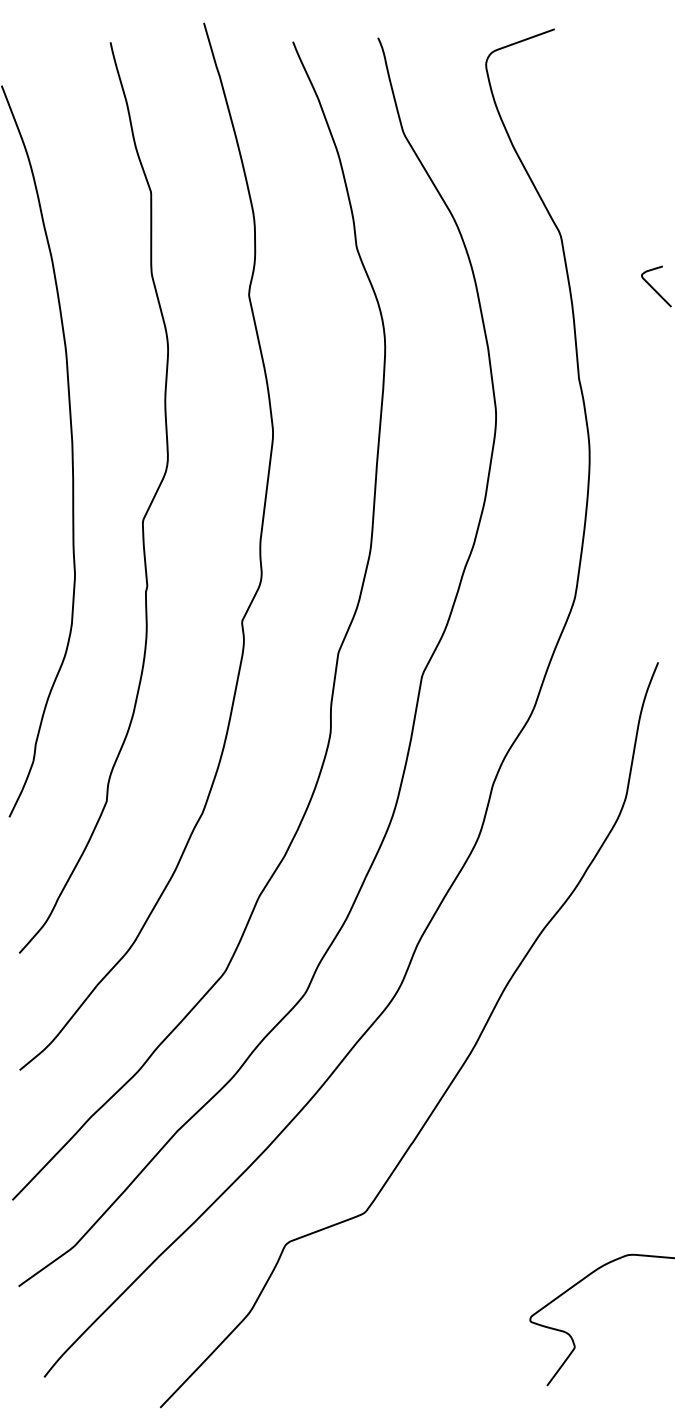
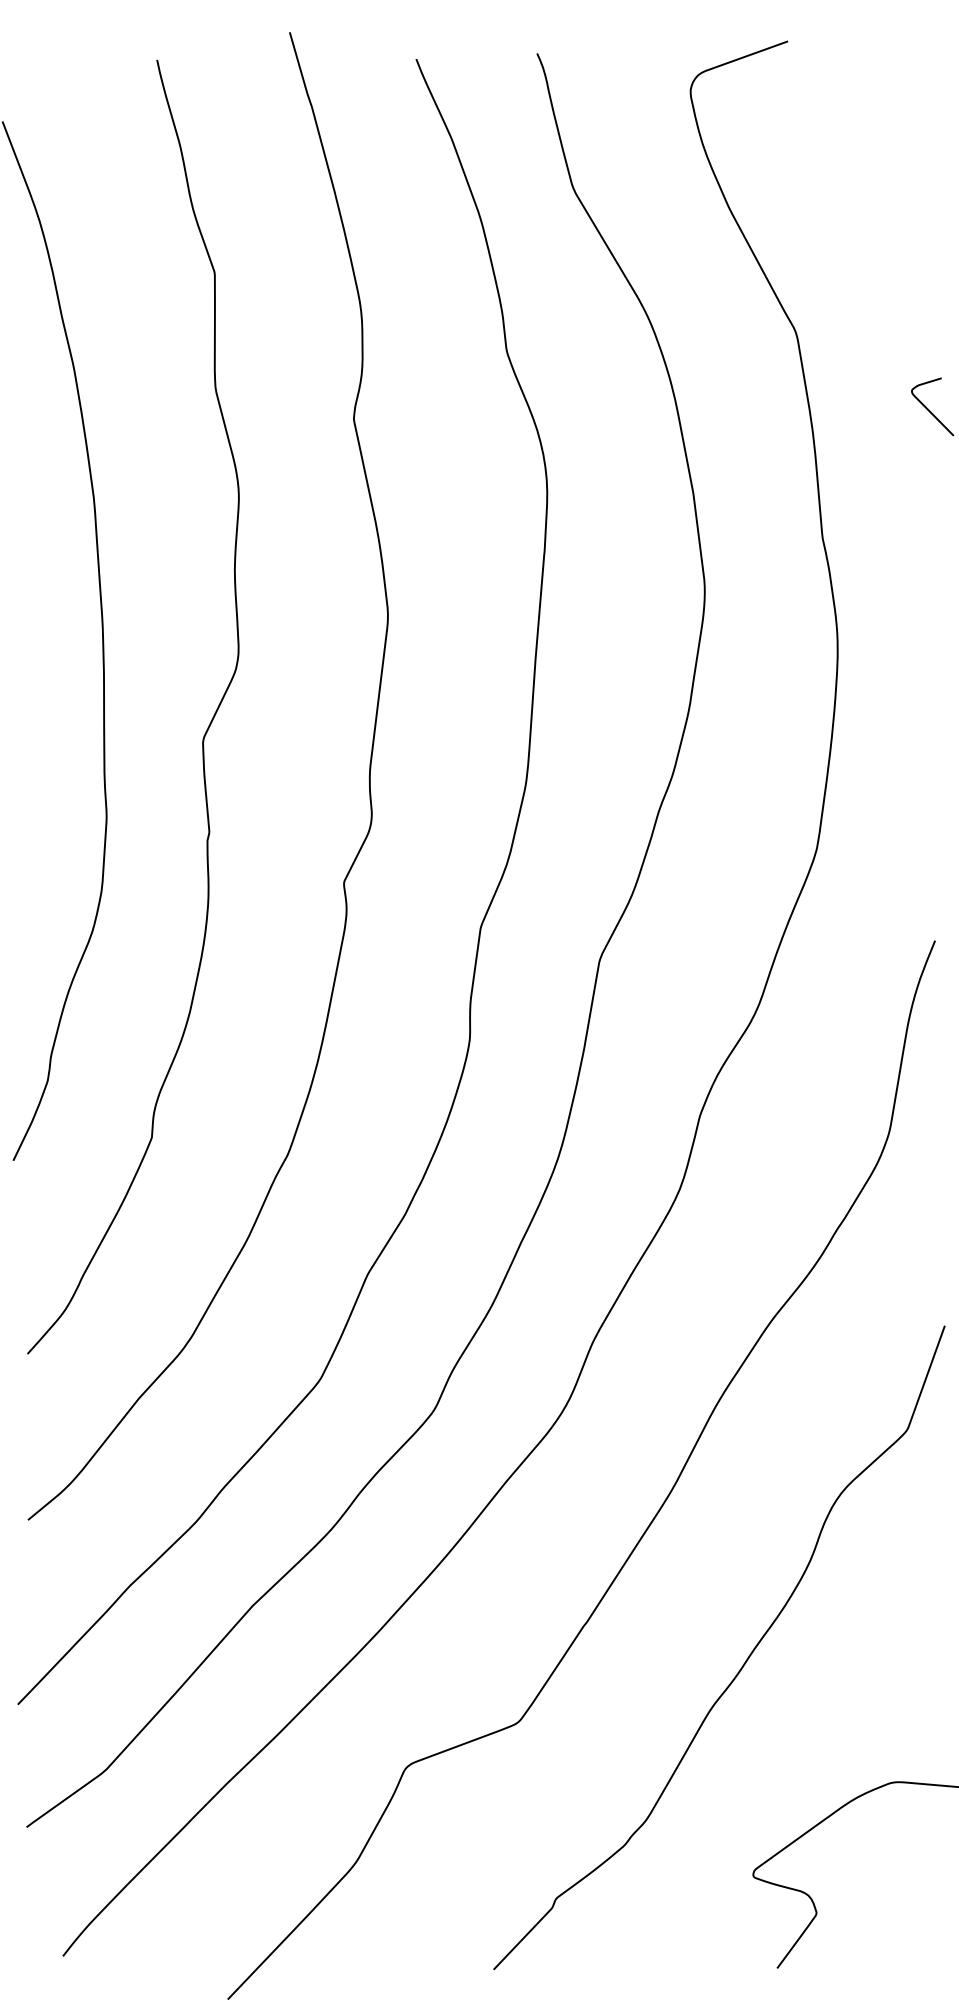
curve: (523, 1171) -> (743, 1663), added

